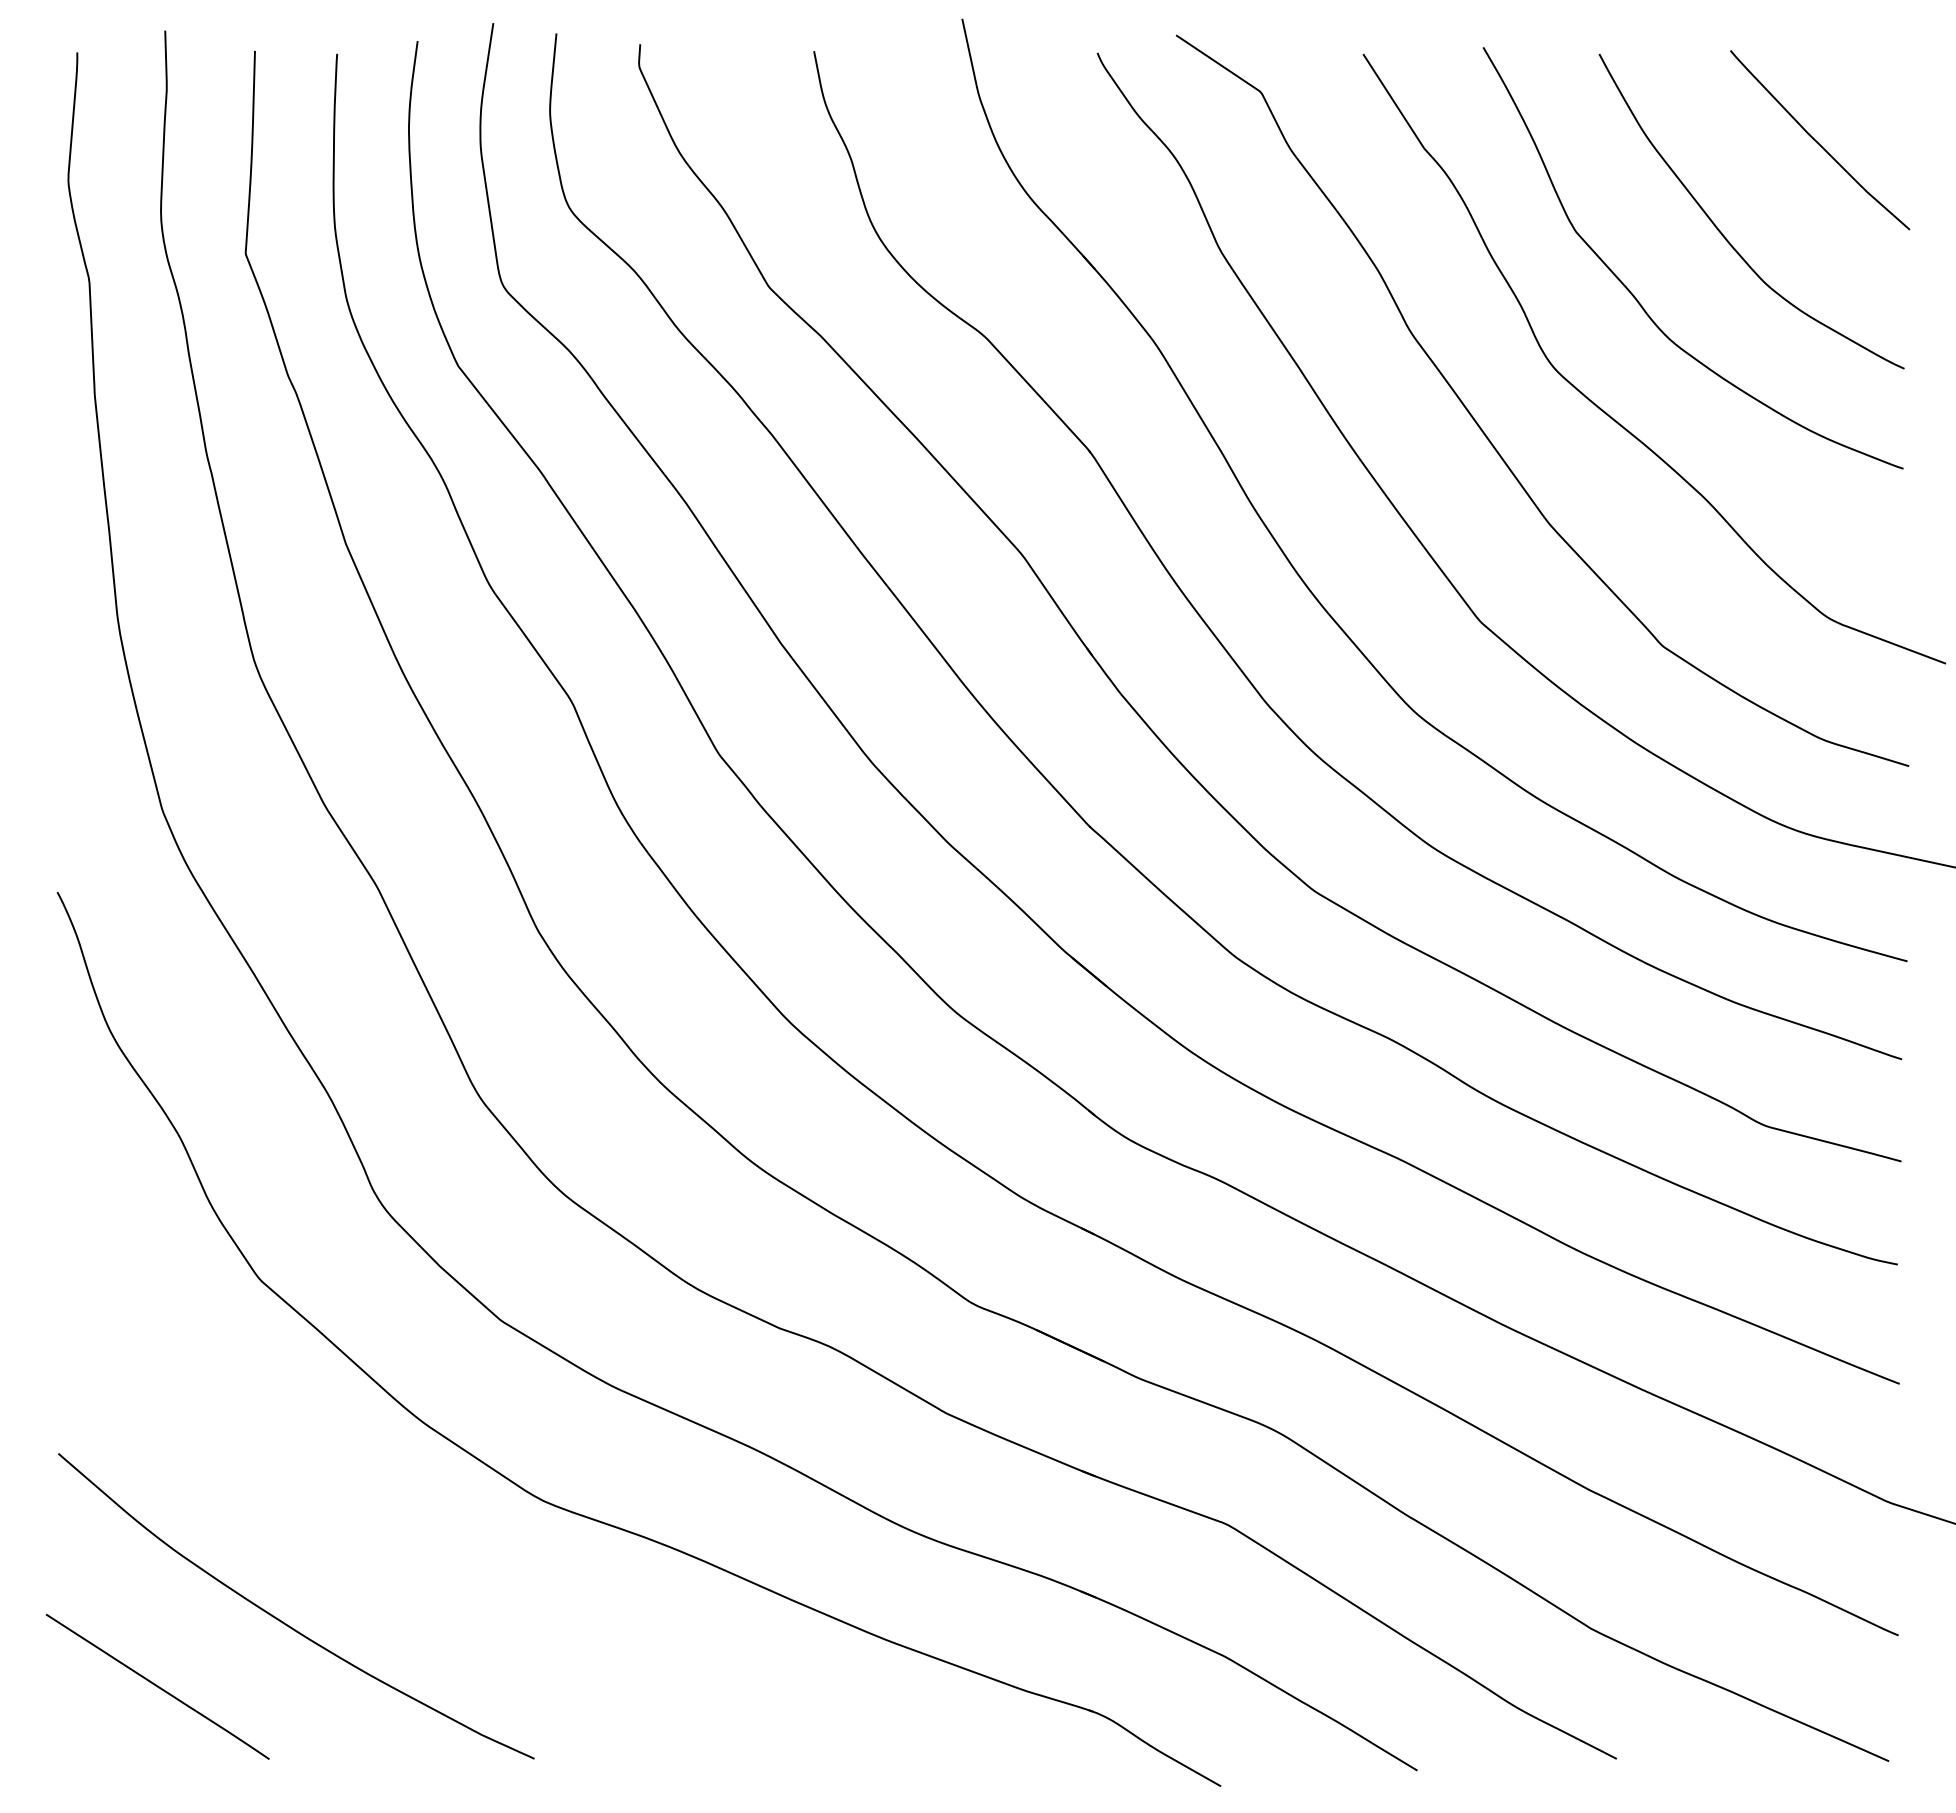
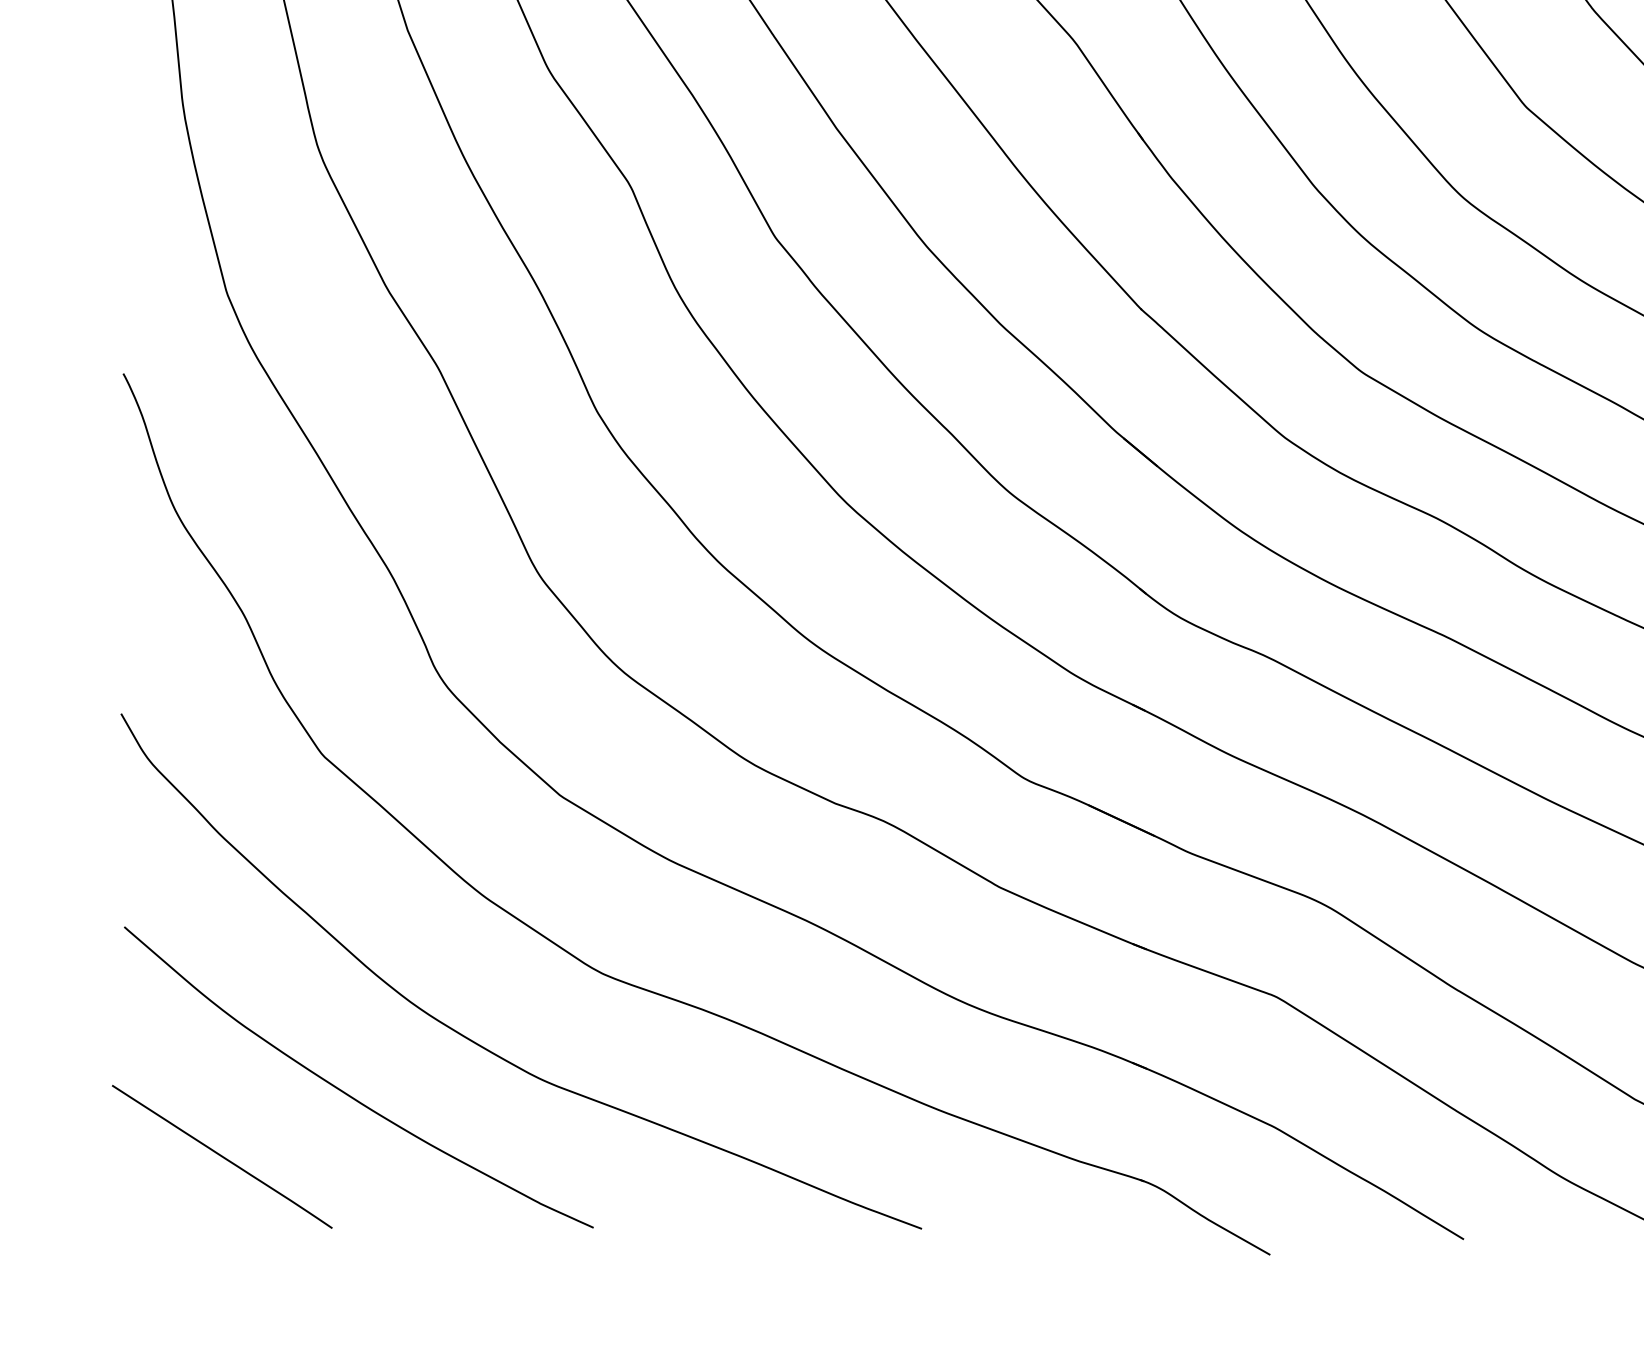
curve: (415, 1570) -> (476, 1042), added

